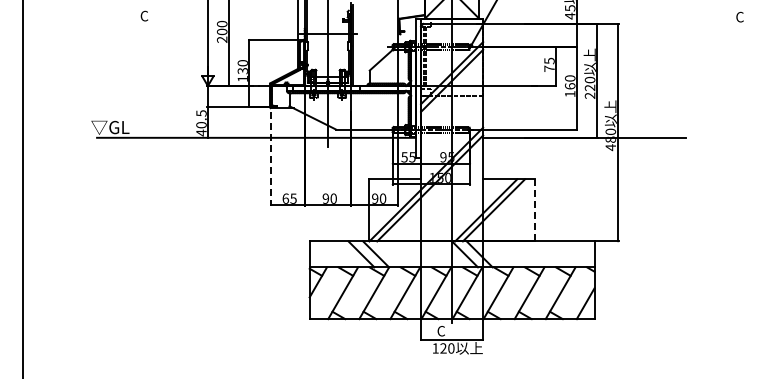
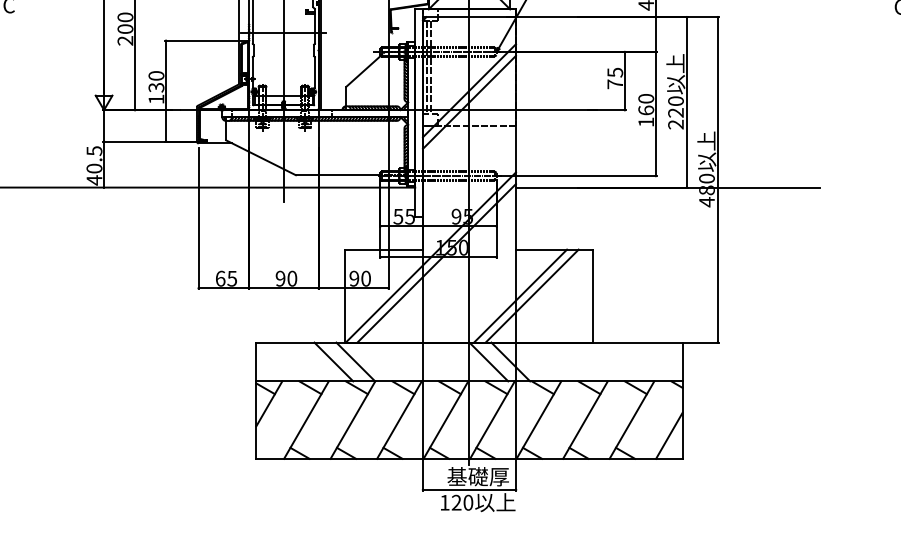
line: (271, 158) -> (199, 218), dashed -> solid
line: (534, 209) -> (592, 294), dashed -> solid
text: (457, 330) -> (477, 475), C -> 基礎厚

